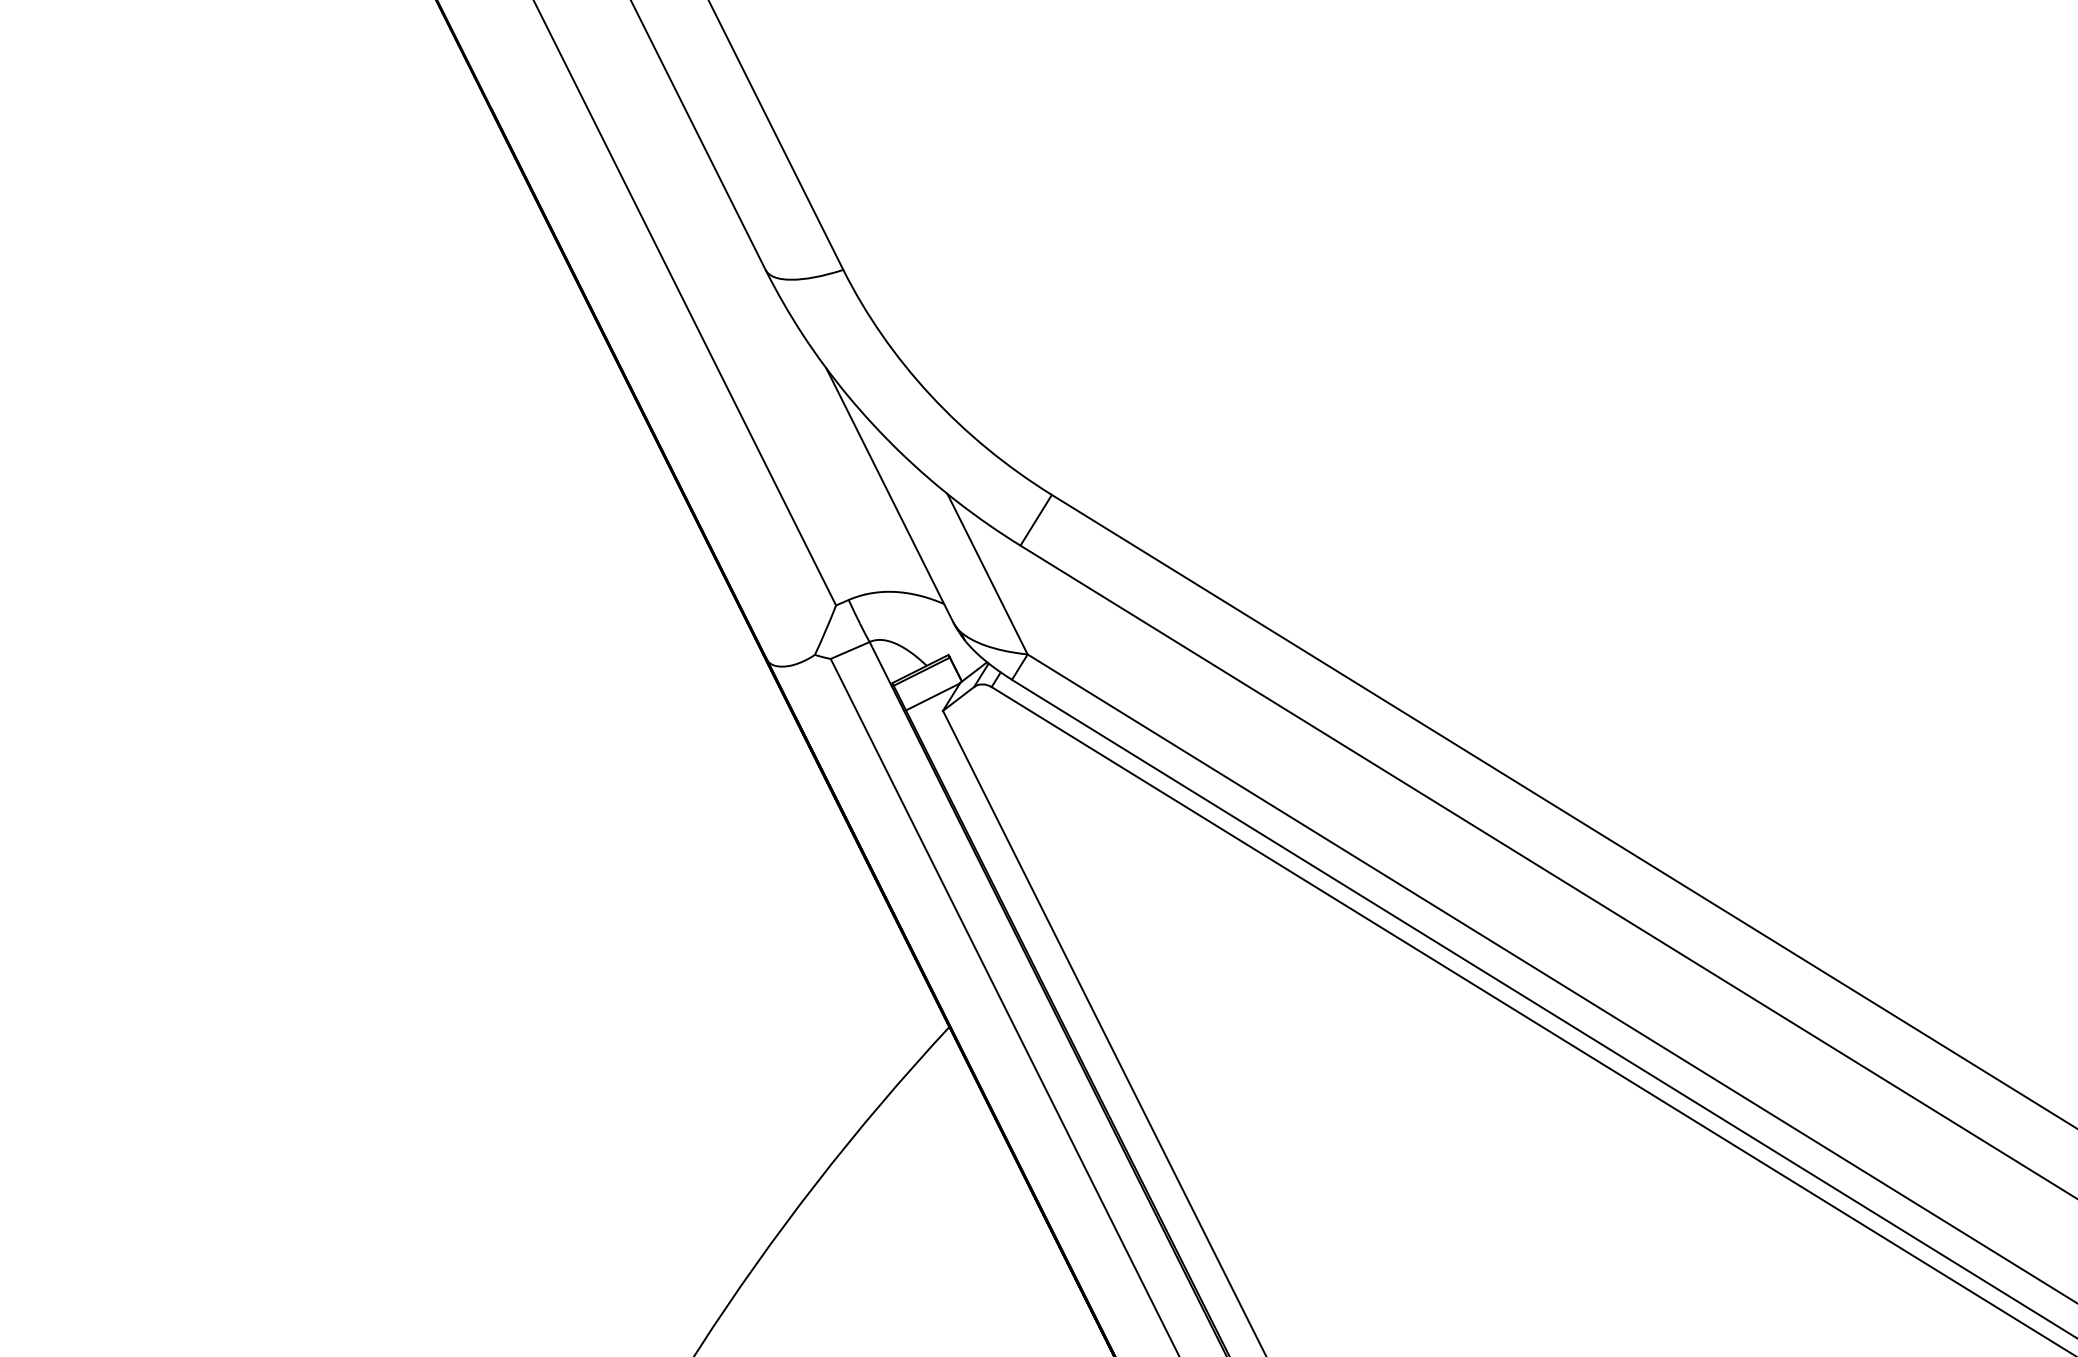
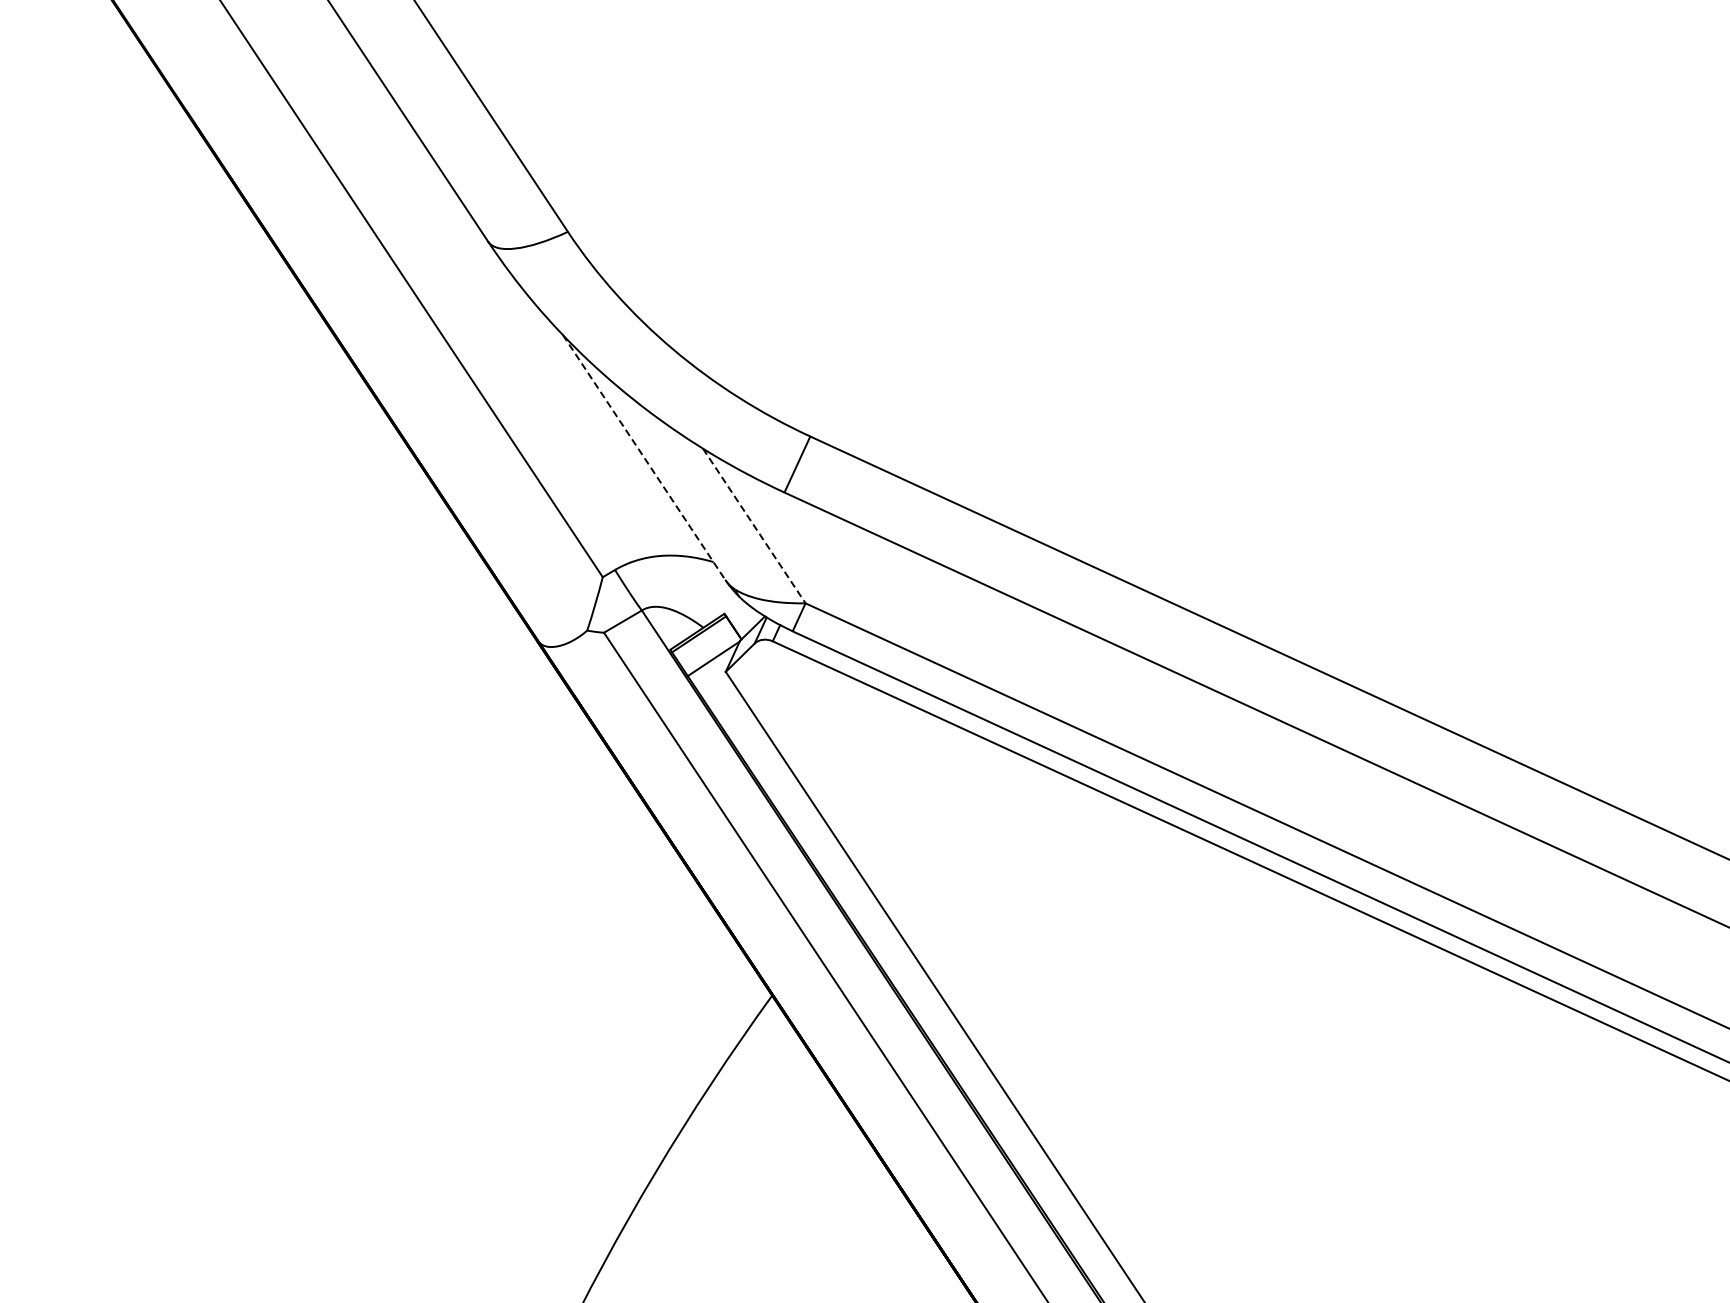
line: (889, 495) -> (643, 457), solid -> dashed
line: (987, 574) -> (754, 526), solid -> dashed

